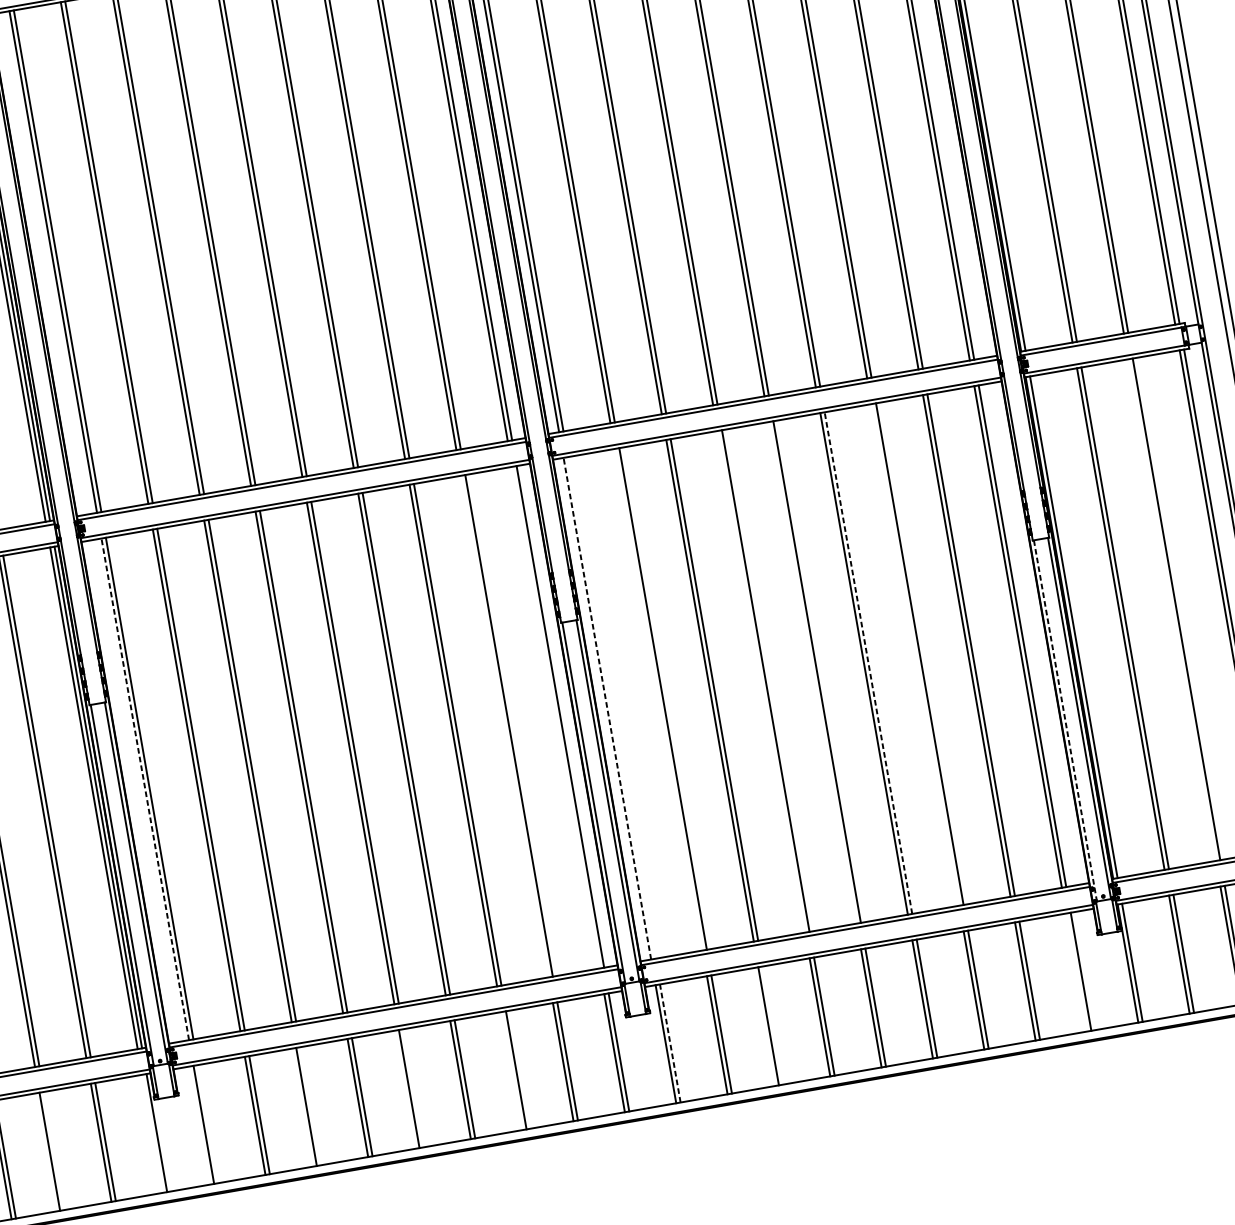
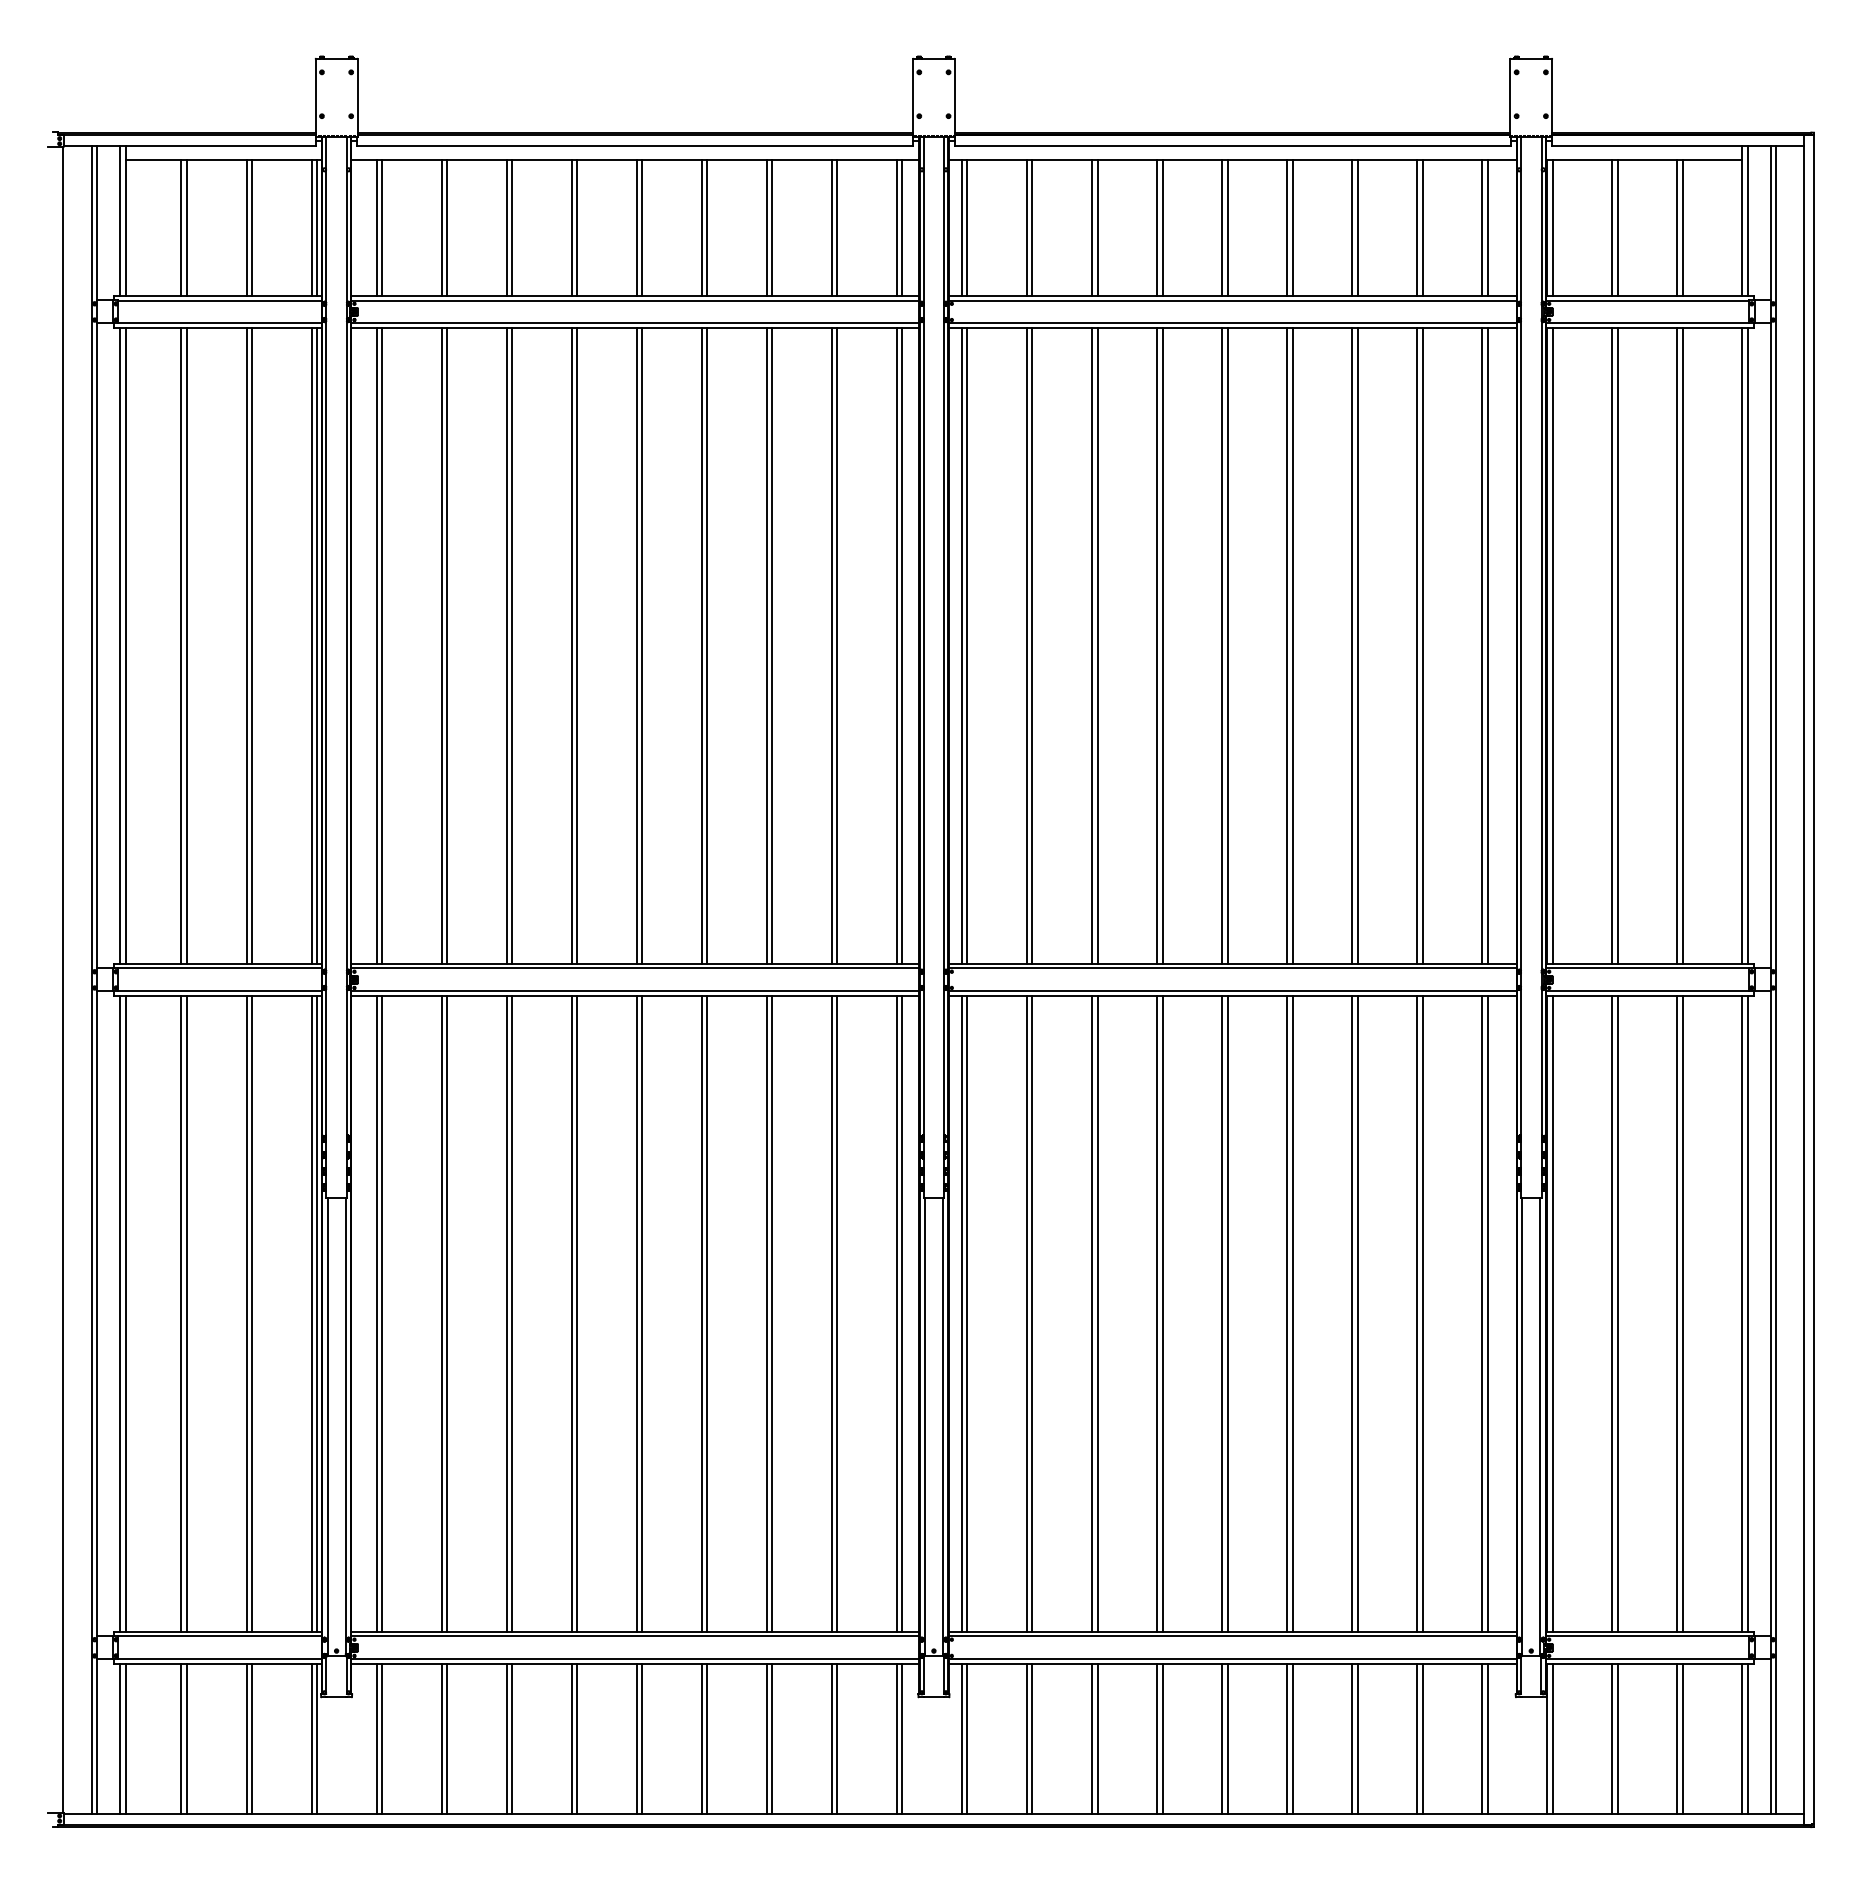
line: (1172, 609) -> (1677, 1313), added
line: (915, 654) -> (1352, 1313), added
line: (868, 662) -> (1292, 1313), dashed -> solid
line: (813, 672) -> (1222, 1313), added
line: (761, 681) -> (1157, 1313), added
line: (658, 699) -> (1026, 1313), added
line: (611, 707) -> (967, 1313), added
line: (607, 708) -> (961, 1313), dashed -> solid
line: (555, 717) -> (896, 1313), added
line: (1065, 721) -> (1522, 1427), dashed -> solid
line: (504, 726) -> (831, 1313), added
line: (145, 789) -> (376, 1313), dashed -> solid
line: (1076, 972) -> (1482, 1738), added
line: (772, 1025) -> (1097, 1738), added
line: (670, 1043) -> (967, 1738), dashed -> solid
line: (511, 1070) -> (766, 1738), added
line: (413, 1087) -> (642, 1738), added
line: (311, 1105) -> (512, 1738), added
line: (208, 1123) -> (382, 1738), added
line: (152, 1133) -> (311, 1738), added
line: (54, 1150) -> (187, 1738), added

